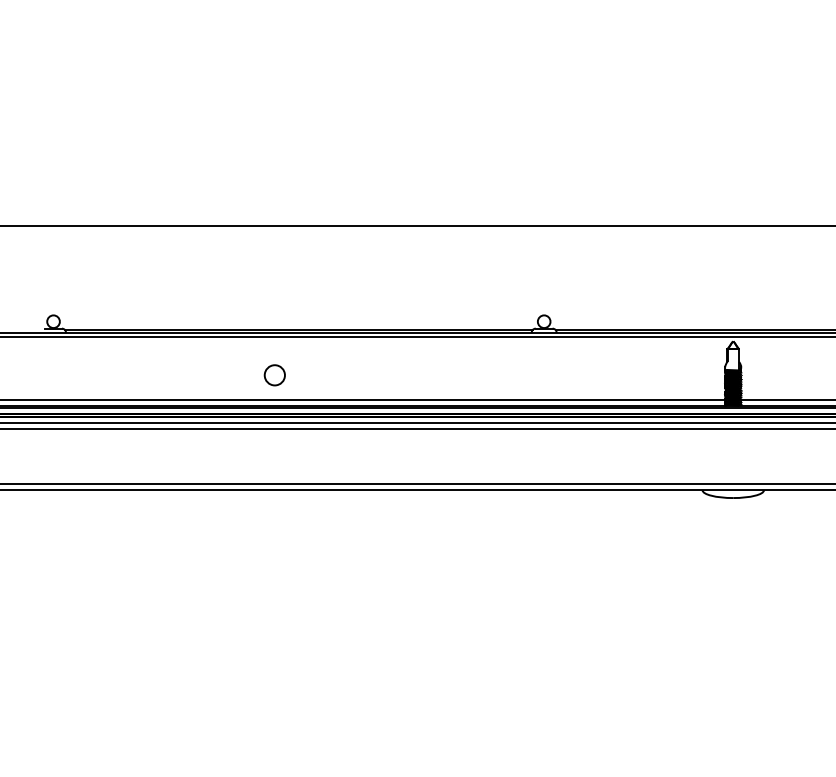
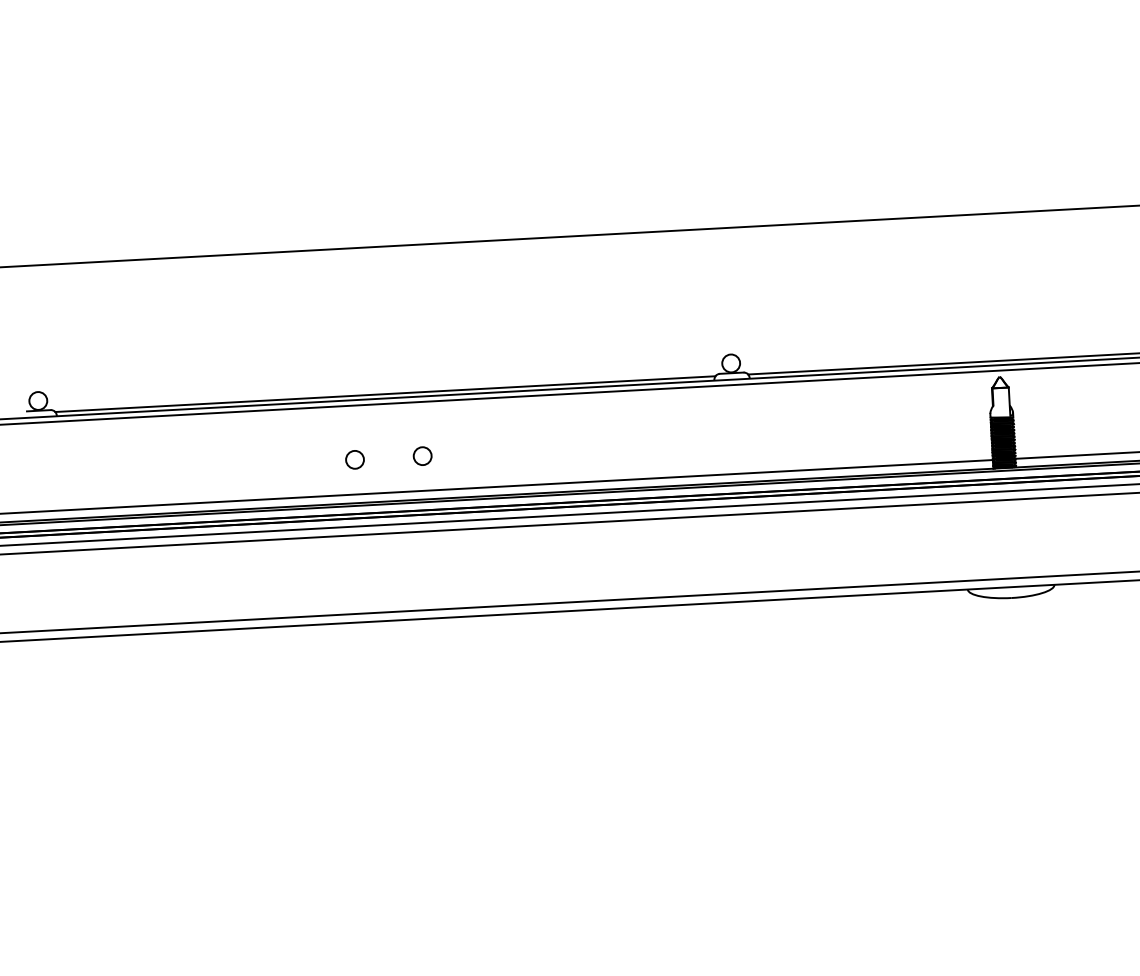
circle: (274, 375) -> (354, 460), size x0.62
circle: (322, 375) -> (422, 456), added

